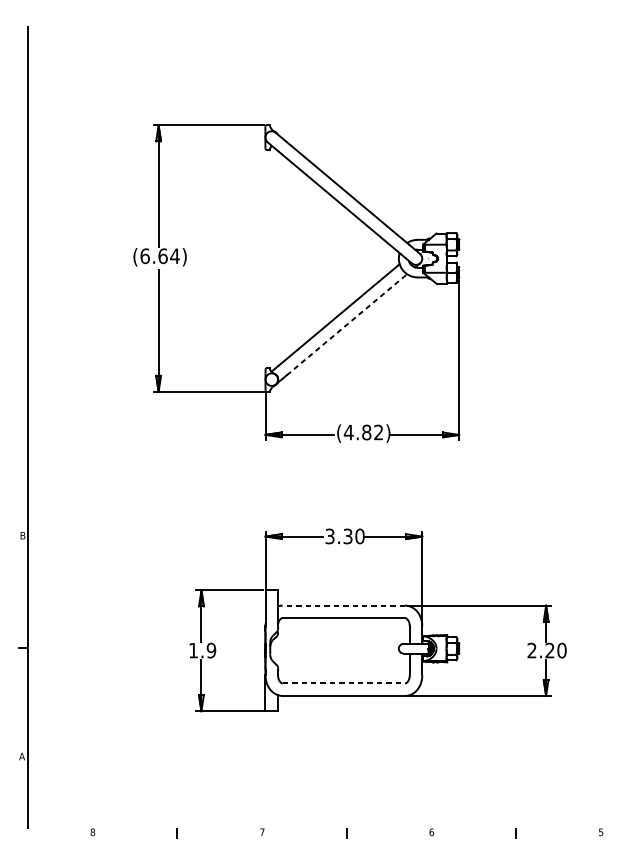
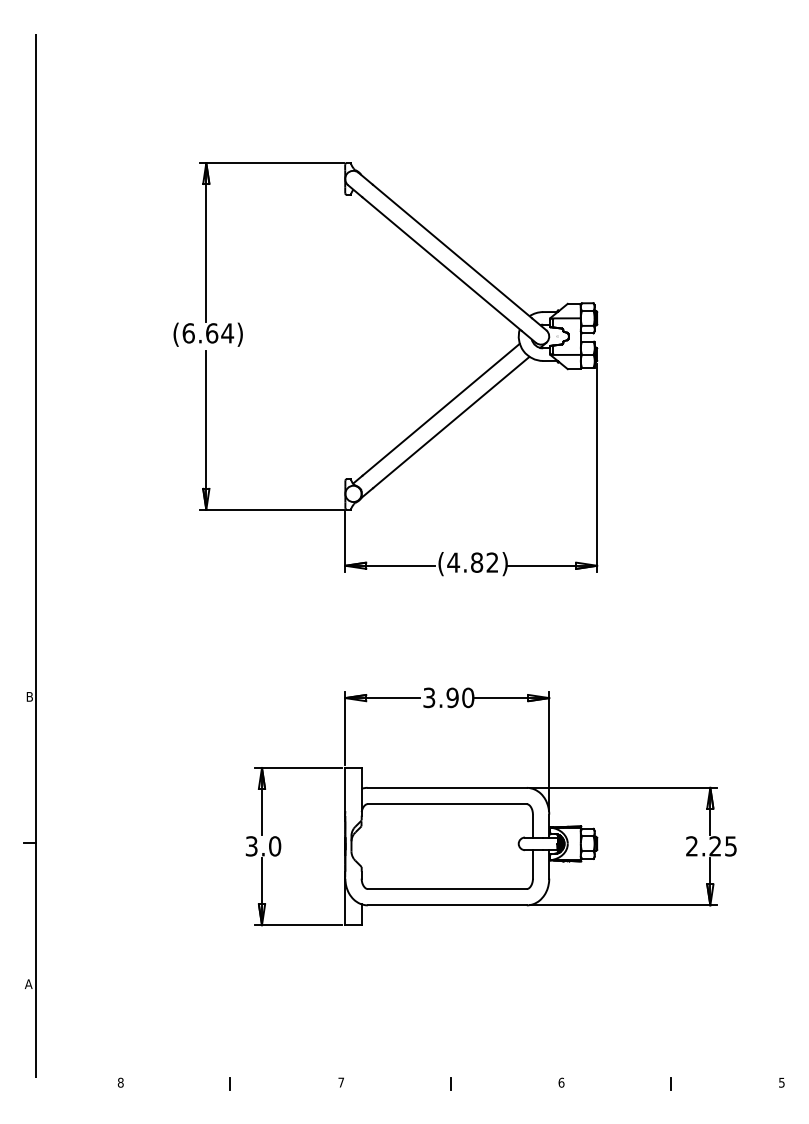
line: (347, 324) -> (451, 422), dashed -> solid
text: (347, 536) -> (452, 697), 3.30 -> 3.90
line: (344, 605) -> (447, 787), dashed -> solid
text: (202, 650) -> (263, 846), 1.9 -> 3.0
text: (562, 650) -> (731, 846), 2.20 -> 2.25
line: (344, 683) -> (447, 889), dashed -> solid

